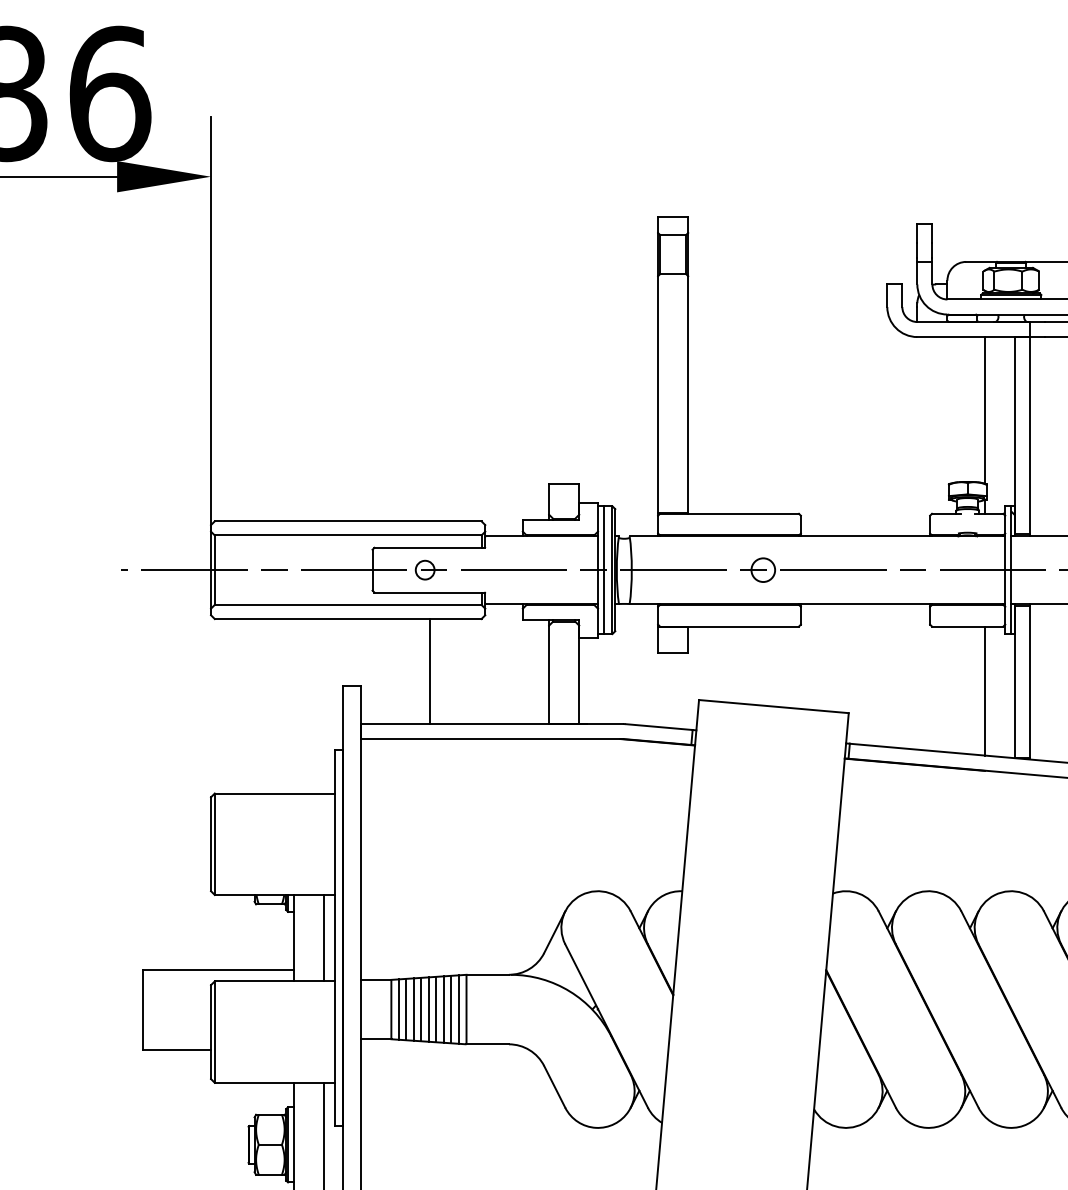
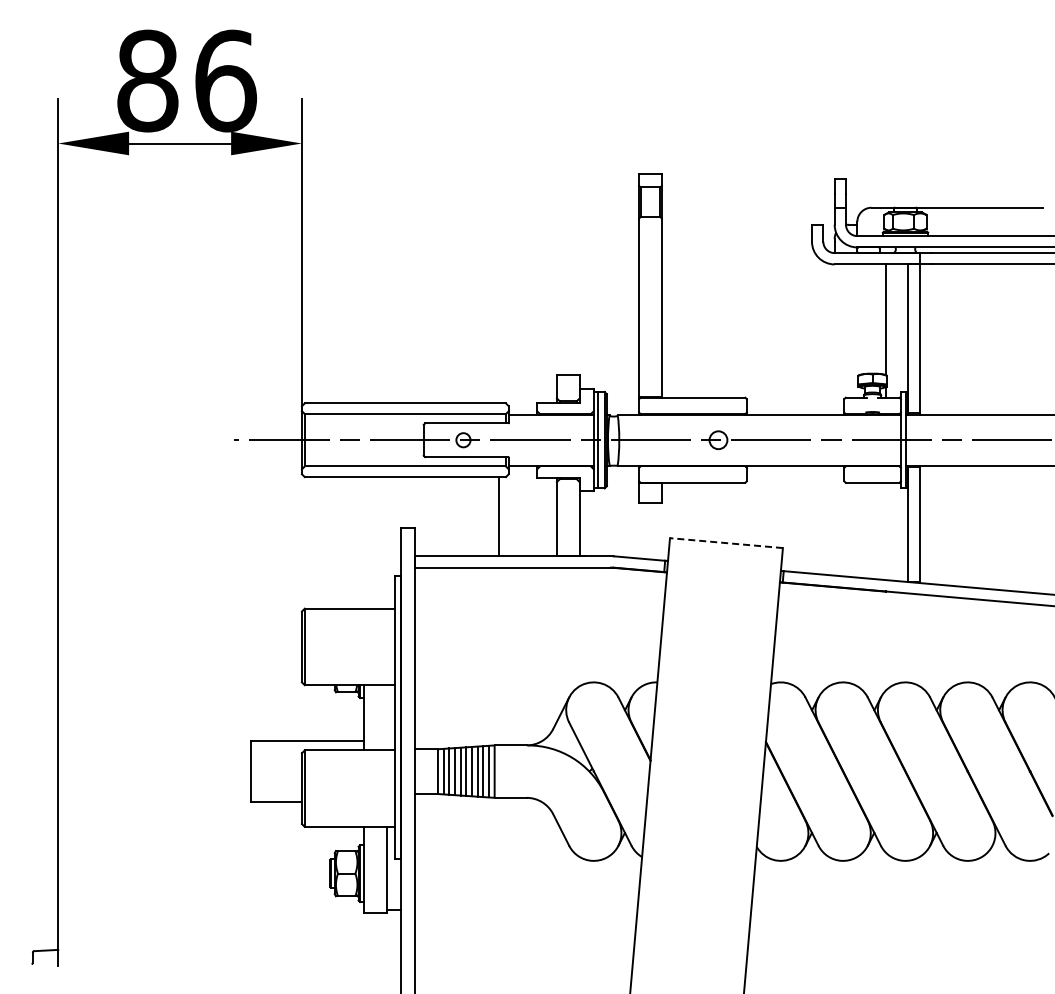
line: (430, 671) -> (499, 516), moved
line: (984, 691) -> (885, 531), removed
line: (773, 707) -> (726, 543), solid -> dashed
line: (323, 937) -> (386, 717), removed

